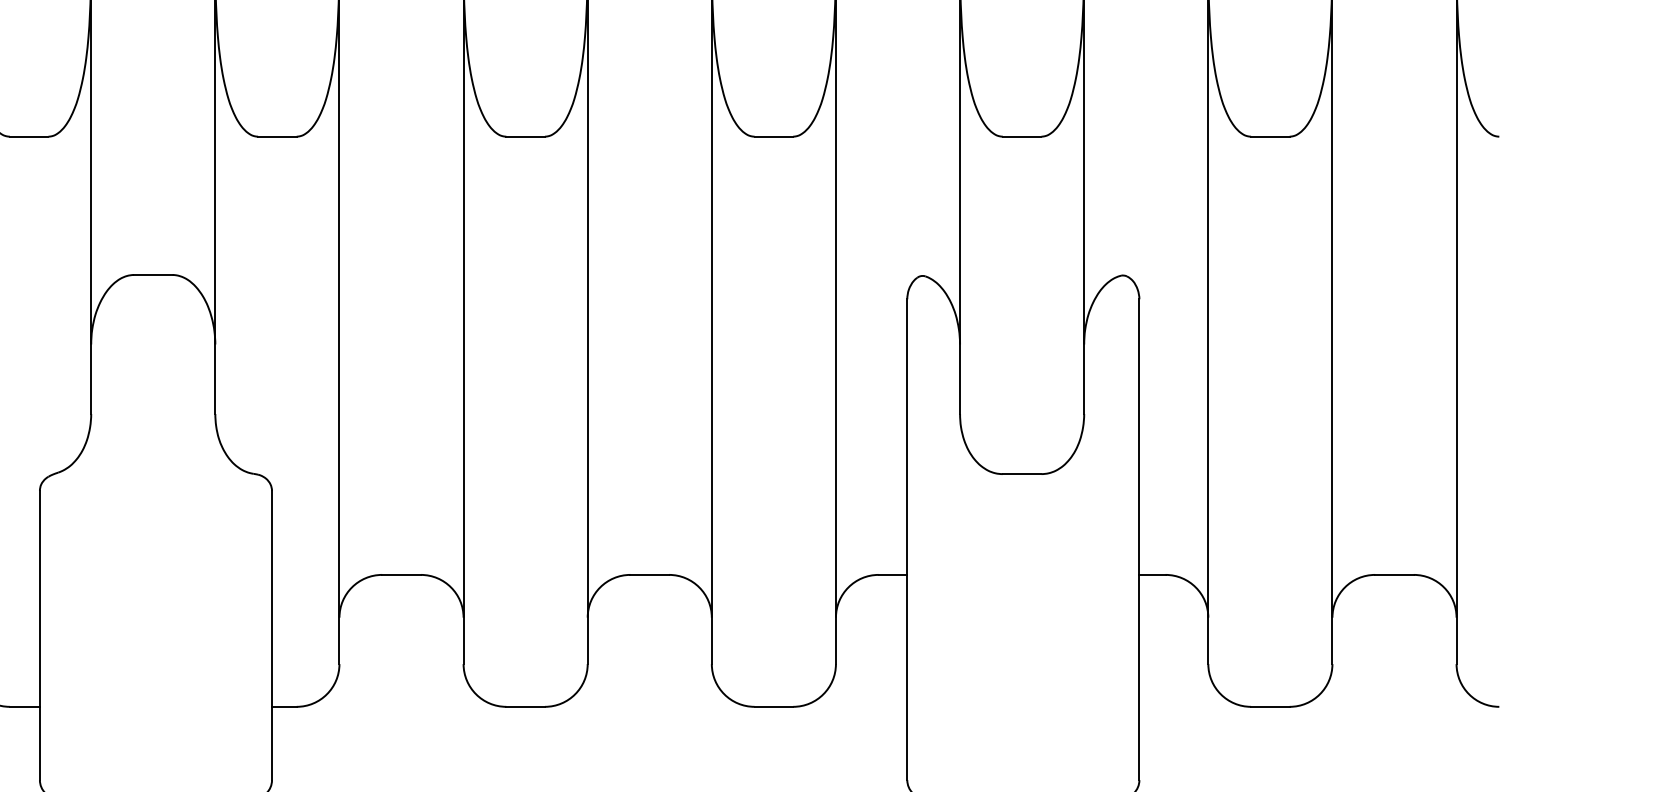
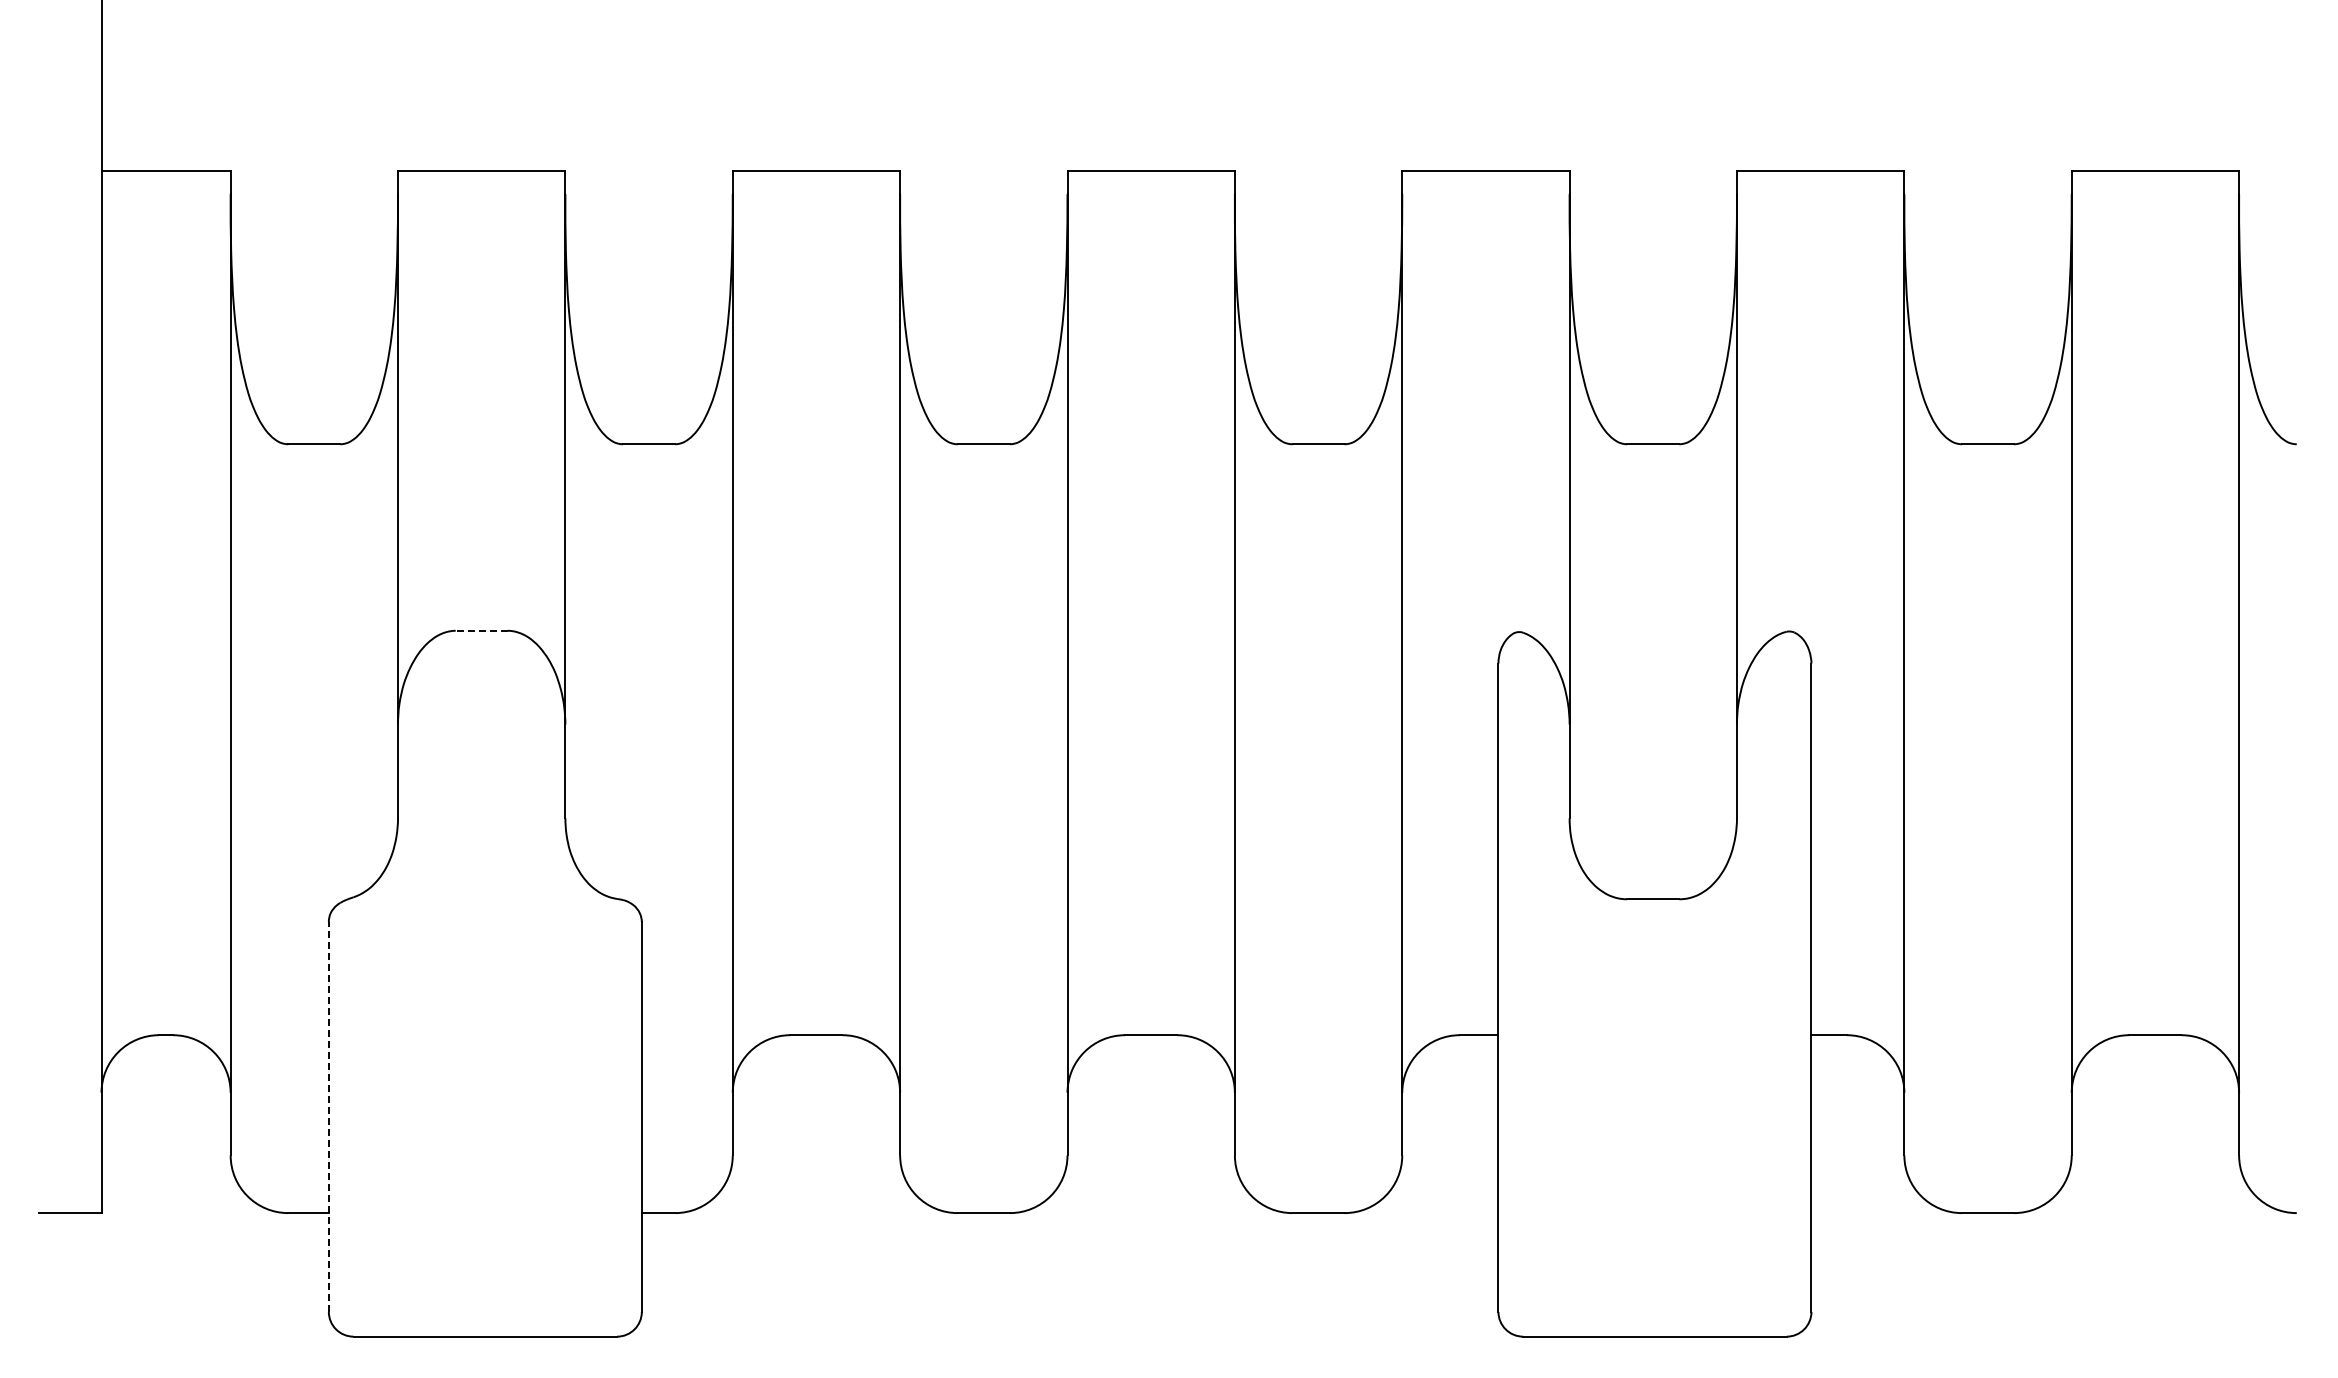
line: (153, 274) -> (481, 630), solid -> dashed
line: (39, 635) -> (328, 1116), solid -> dashed

